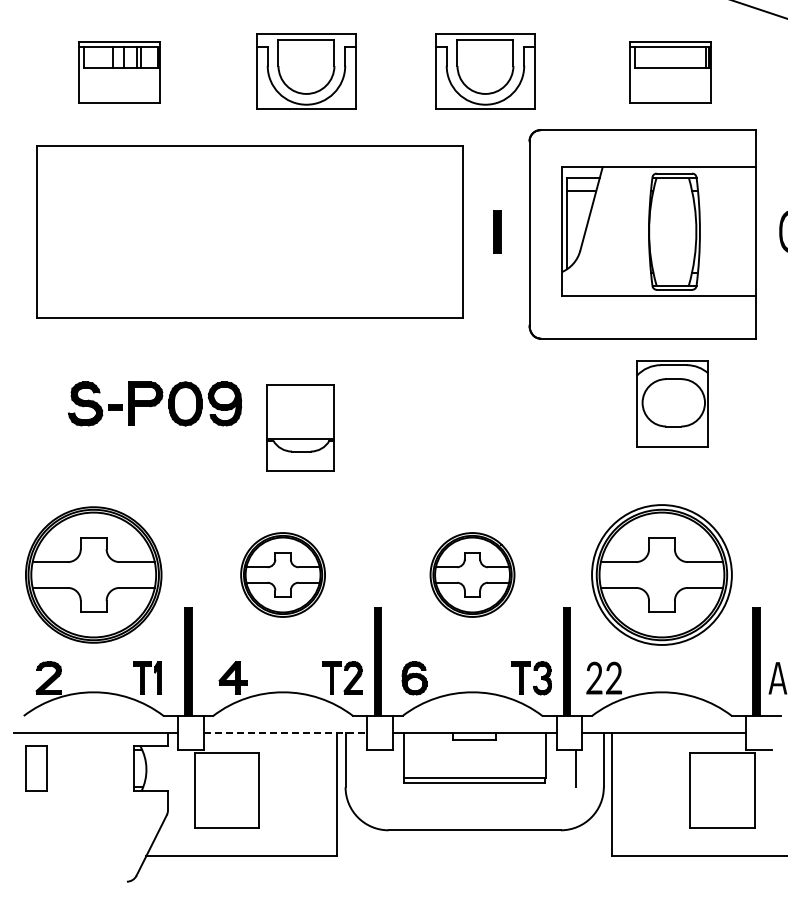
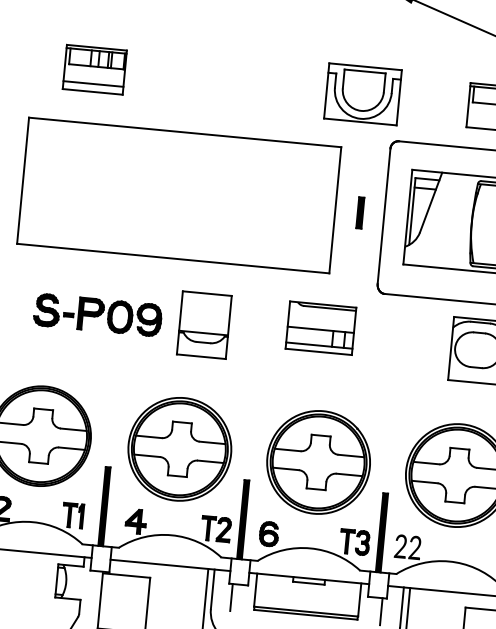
part: (306, 71) -> (231, 82), removed
line: (119, 91) -> (93, 83), added
part: (458, 392) -> (320, 327), added
part: (300, 427) -> (204, 324), moved
part: (282, 574) -> (179, 448), size x1.67
part: (472, 574) -> (318, 462), size x1.67
line: (285, 733) -> (170, 565), dashed -> solid
line: (371, 768) -> (231, 597), added

